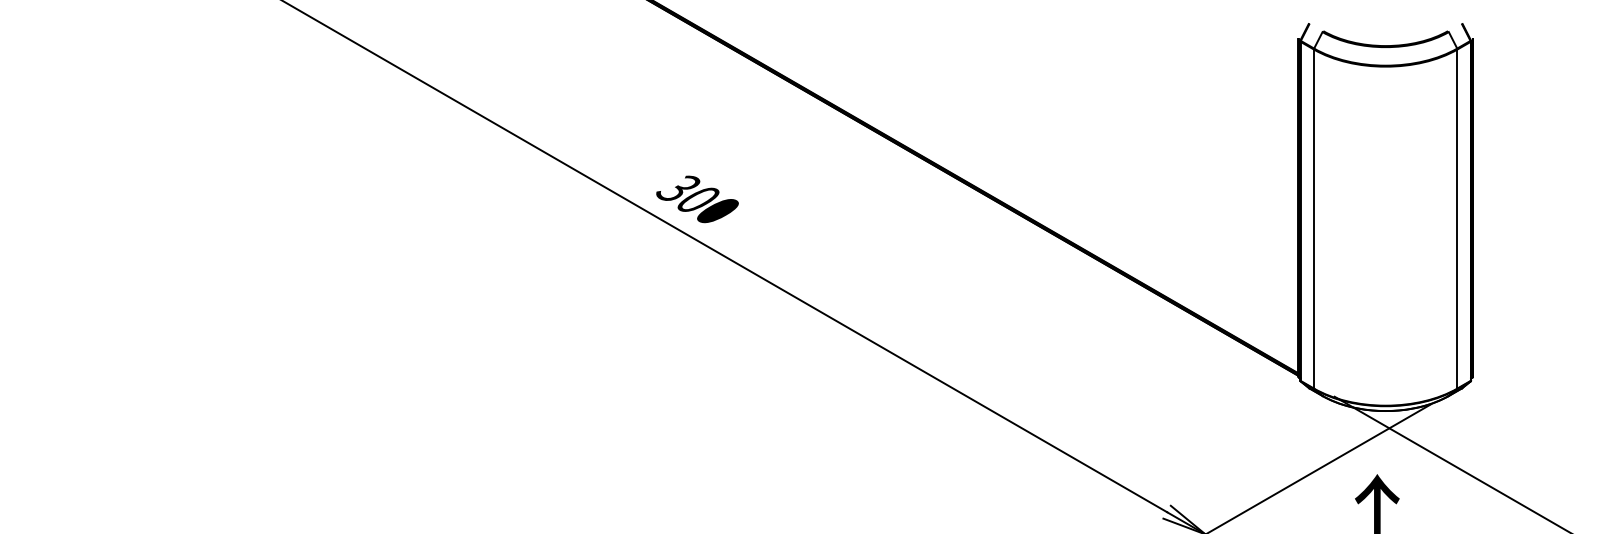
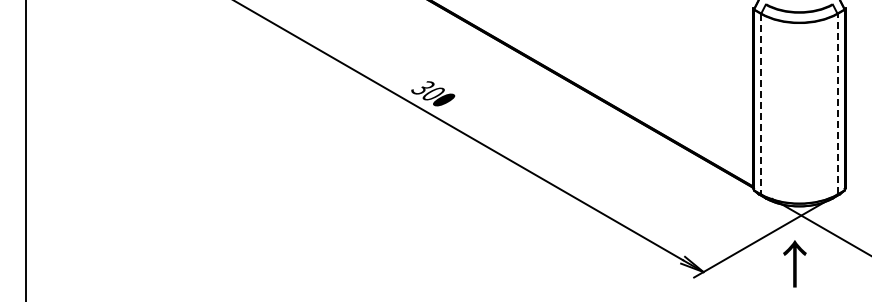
line: (1457, 217) -> (837, 103), solid -> dashed
line: (1314, 219) -> (761, 104), solid -> dashed

